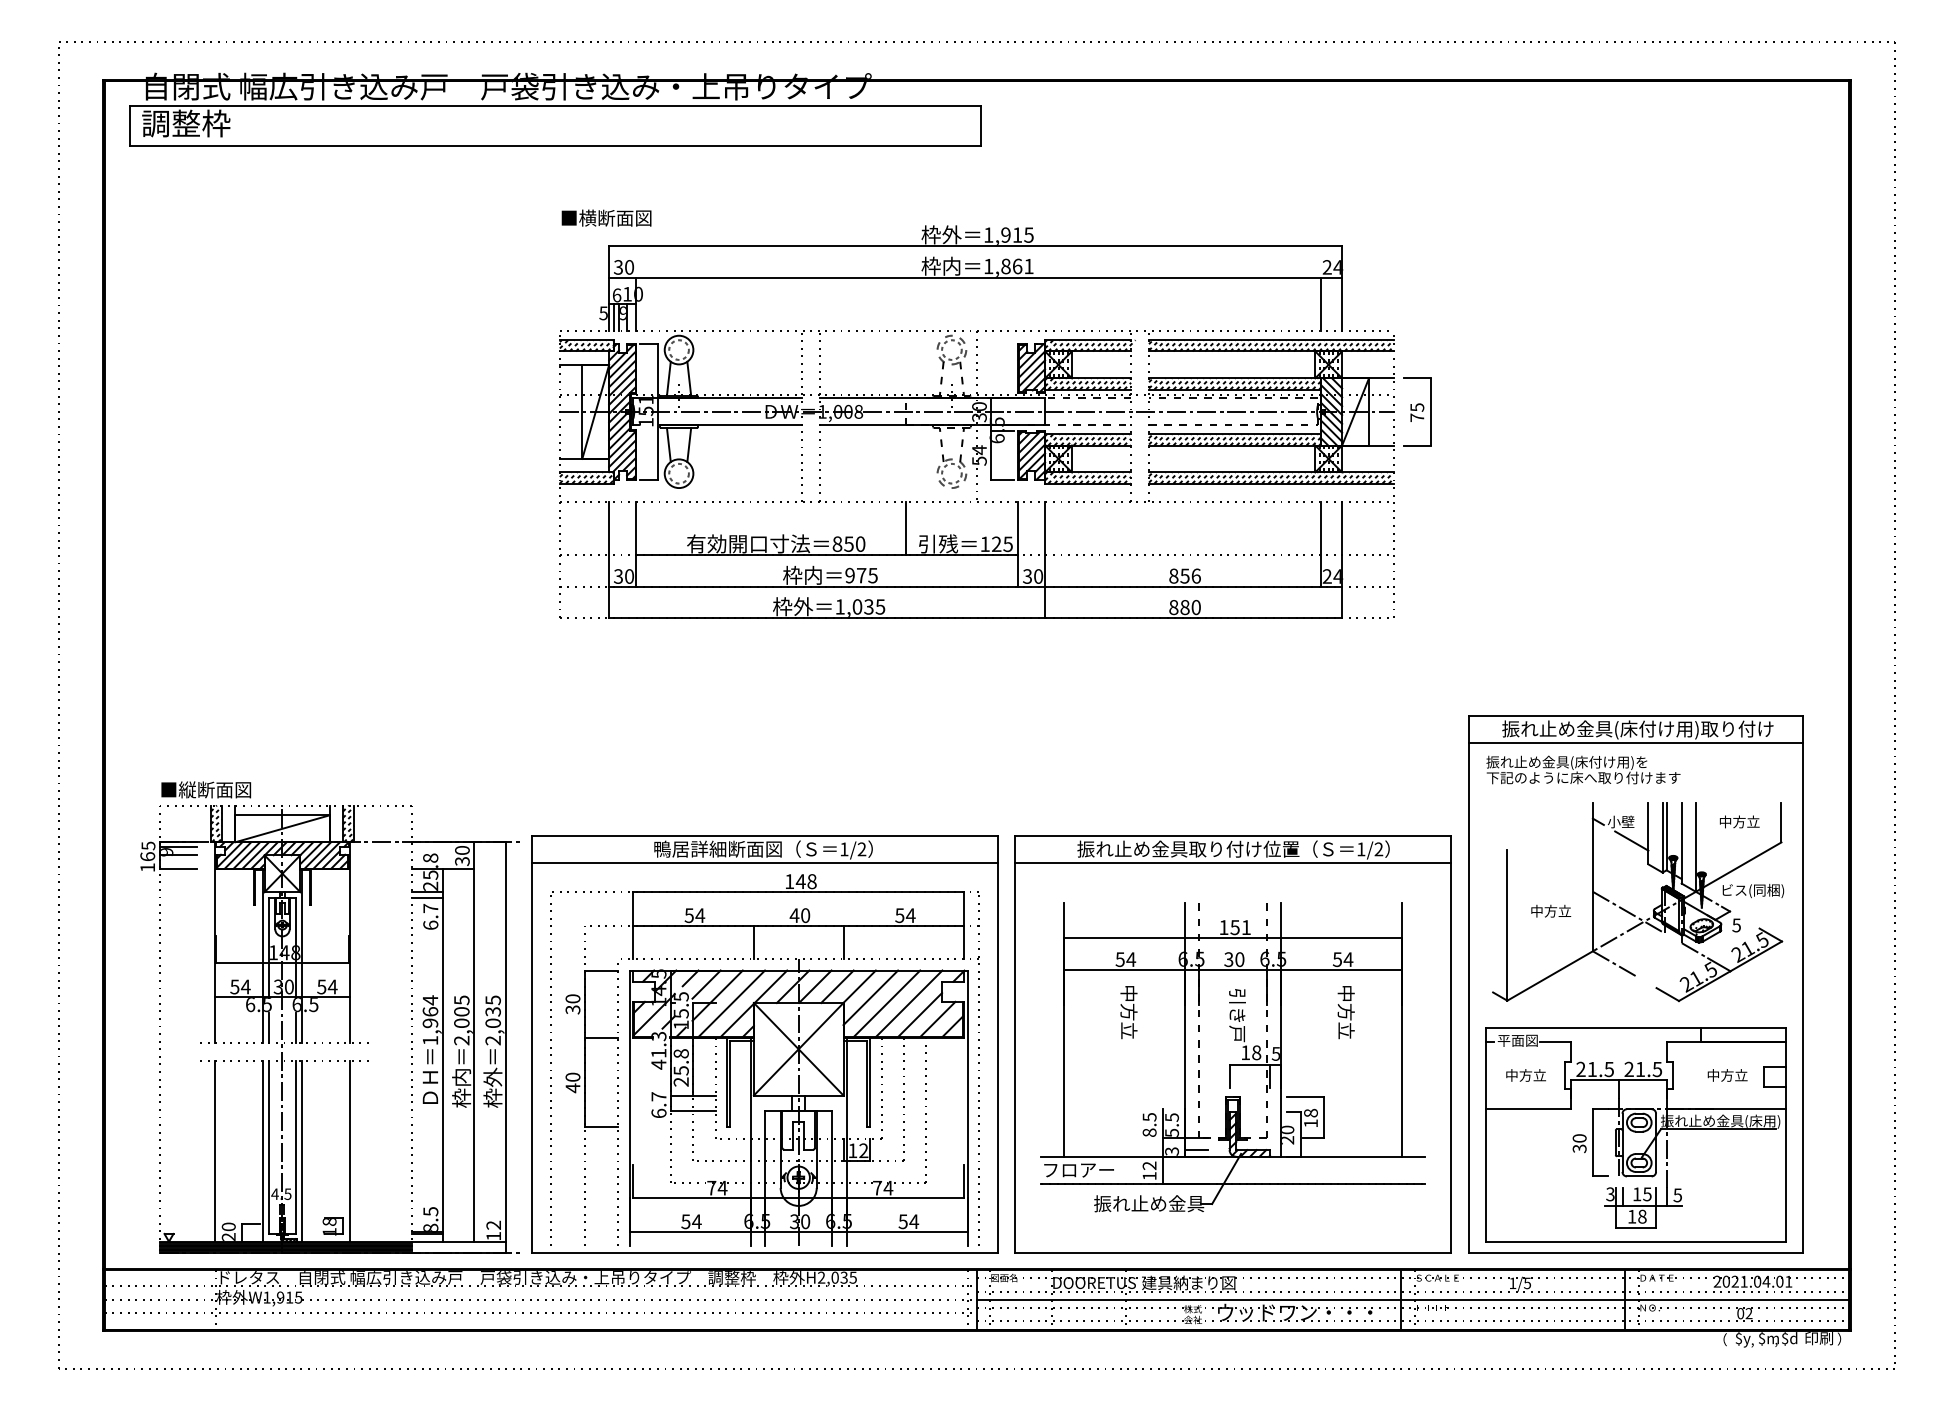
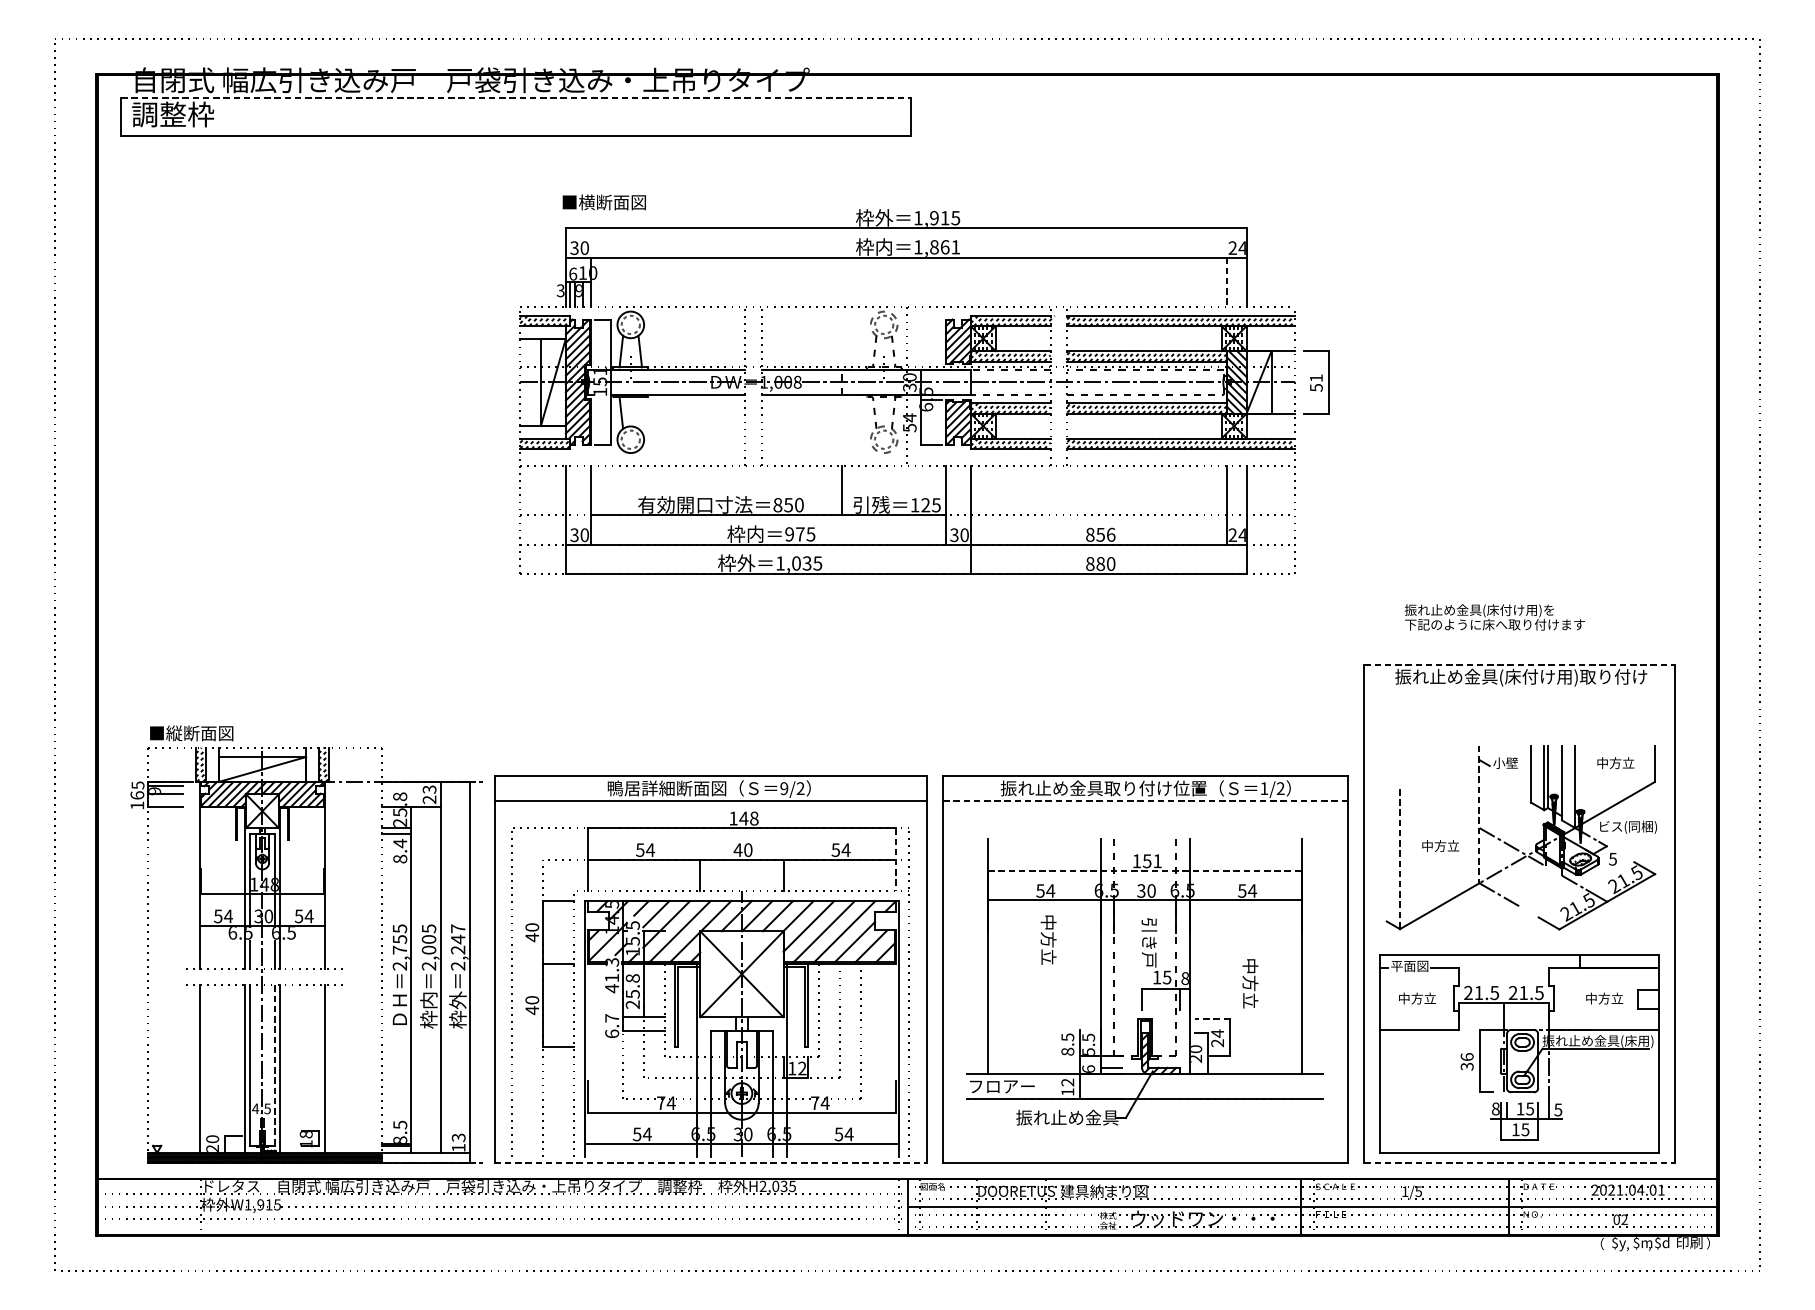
line: (556, 105) -> (516, 97), solid -> dashed
text: (606, 217) -> (604, 201), moved
line: (1320, 304) -> (1226, 282), solid -> dashed
text: (603, 312) -> (560, 290), 5 -> 3
text: (1417, 412) -> (1316, 382), 75 -> 51
line: (689, 445) -> (640, 413), removed
line: (1635, 715) -> (1519, 664), solid -> dashed
line: (1635, 742) -> (1519, 689), removed
text: (1583, 769) -> (1494, 616), moved
line: (1631, 840) -> (1515, 780), removed
text: (844, 849) -> (784, 788), 1/2 -> 9/2
text: (462, 855) -> (429, 794), 30 -> 23
line: (1233, 862) -> (1145, 800), solid -> dashed
line: (1592, 877) -> (1479, 814), solid -> dashed
text: (430, 916) -> (399, 850), 6.7 -> 8.4
line: (964, 925) -> (895, 859), solid -> dashed
line: (1507, 925) -> (1400, 859), solid -> dashed
line: (1233, 938) -> (1145, 871), solid -> dashed
text: (572, 1009) -> (531, 937), 30 -> 40
text: (492, 1011) -> (457, 939), 2,035 -> 2,247
text: (1345, 1012) -> (1249, 983), moved
text: (430, 1020) -> (399, 947), 1,964 -> 2,755
text: (1256, 1052) -> (1167, 977), 18 -> 15
text: (1275, 1053) -> (1184, 978), 5 -> 8
line: (1305, 1097) -> (1212, 1019), solid -> dashed
text: (1310, 1117) -> (1217, 1037), 18 -> 24
text: (1579, 1138) -> (1467, 1057), 30 -> 36
line: (295, 1148) -> (274, 1066), solid -> dashed
text: (1171, 1151) -> (1088, 1069), 3 -> 6
text: (1610, 1194) -> (1495, 1109), 3 -> 8
text: (1642, 1216) -> (1525, 1129), 18 -> 15
text: (493, 1224) -> (458, 1136), 12 -> 13
line: (764, 1252) -> (710, 1162), solid -> dashed
line: (1635, 1252) -> (1519, 1162), solid -> dashed

